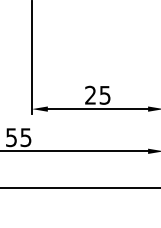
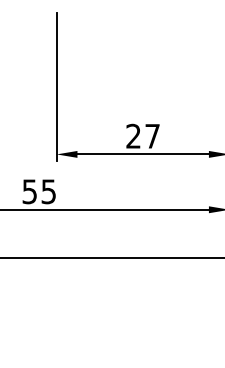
text: (105, 95) -> (152, 136), 25 -> 27

